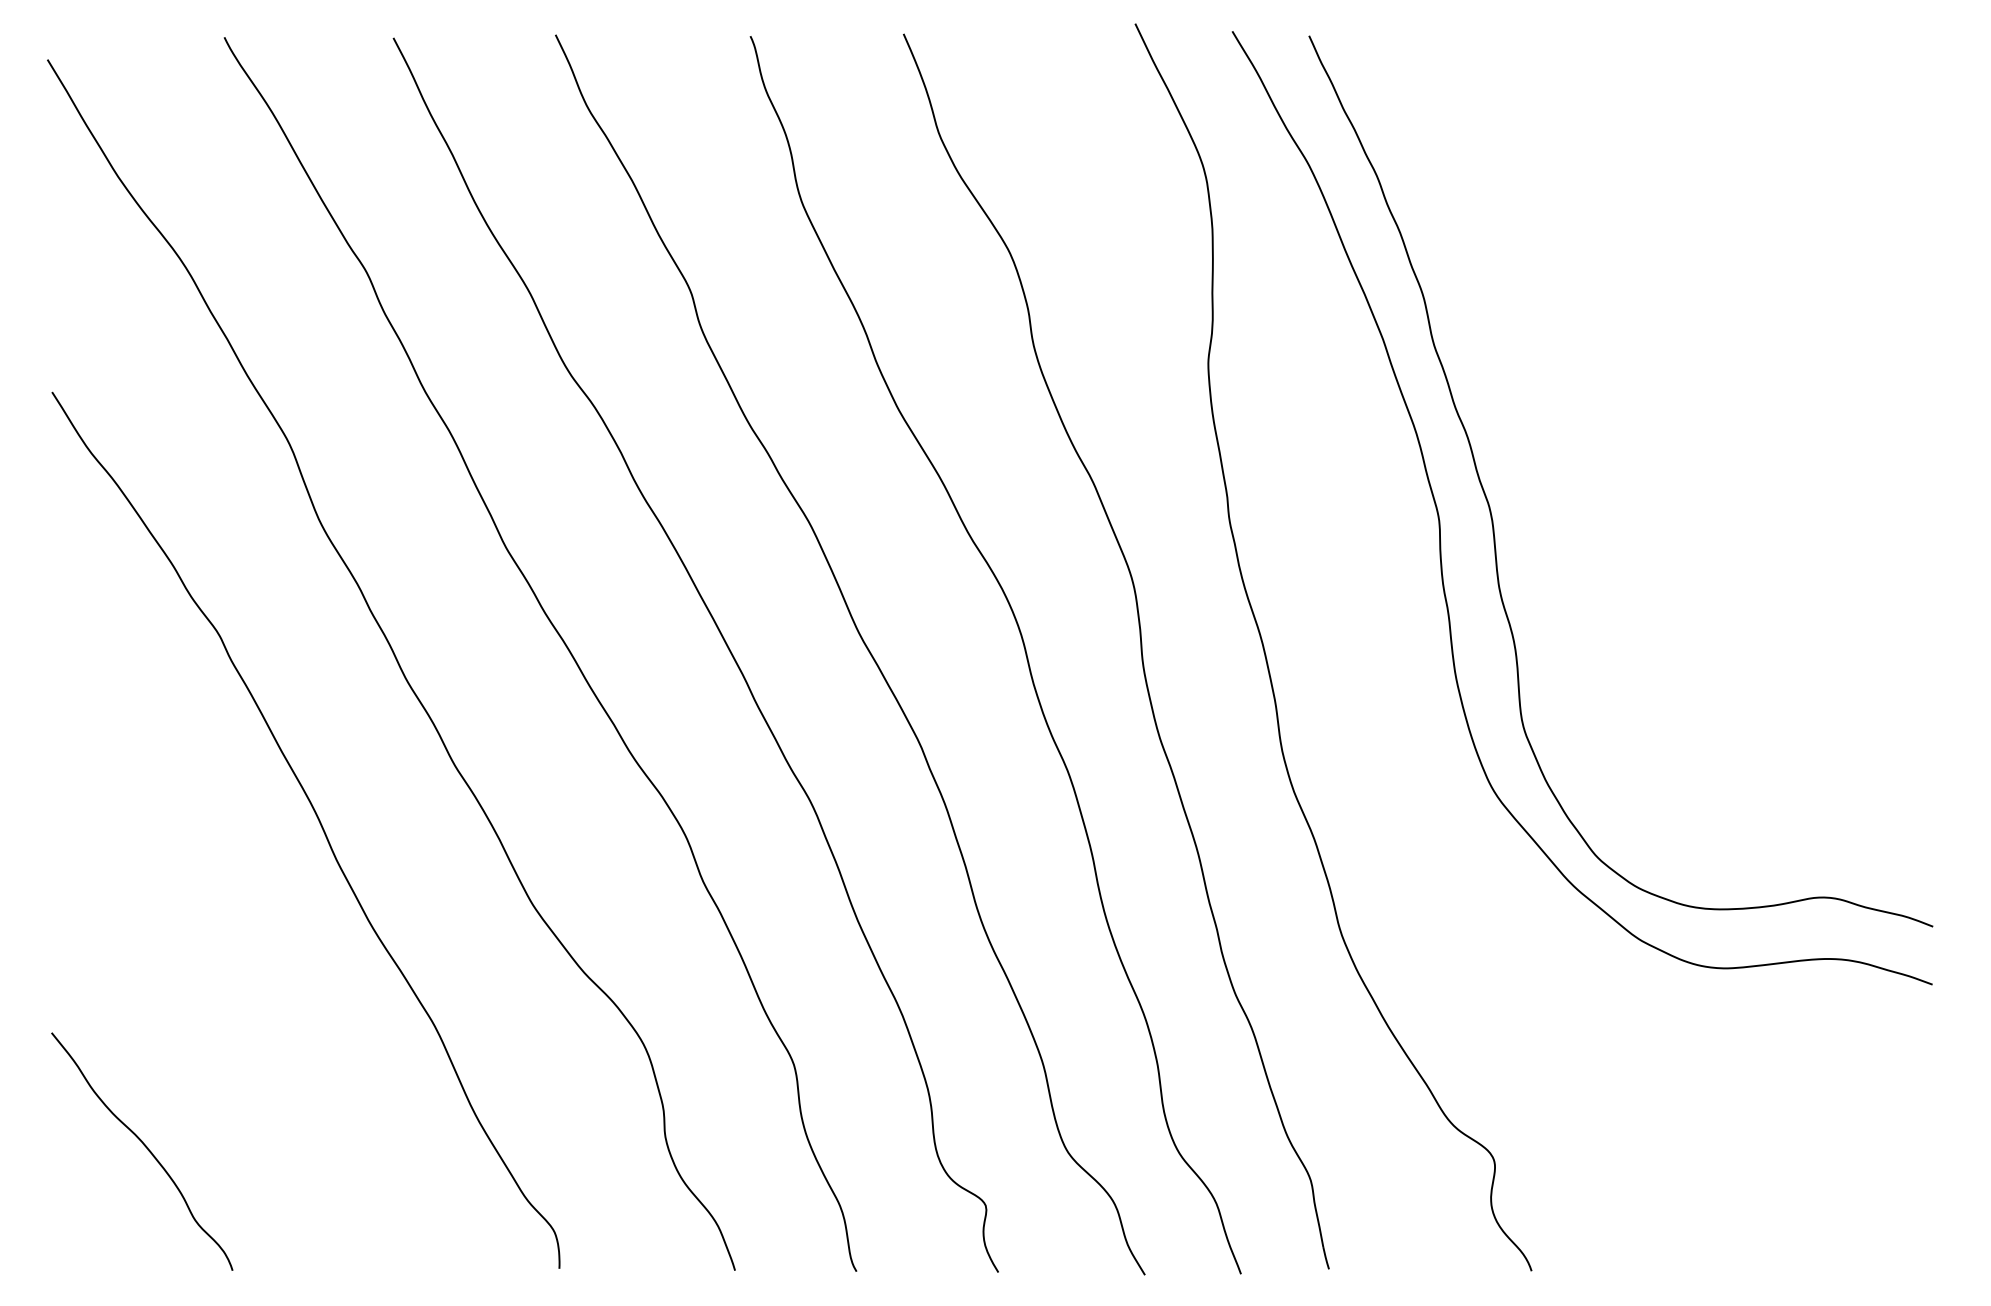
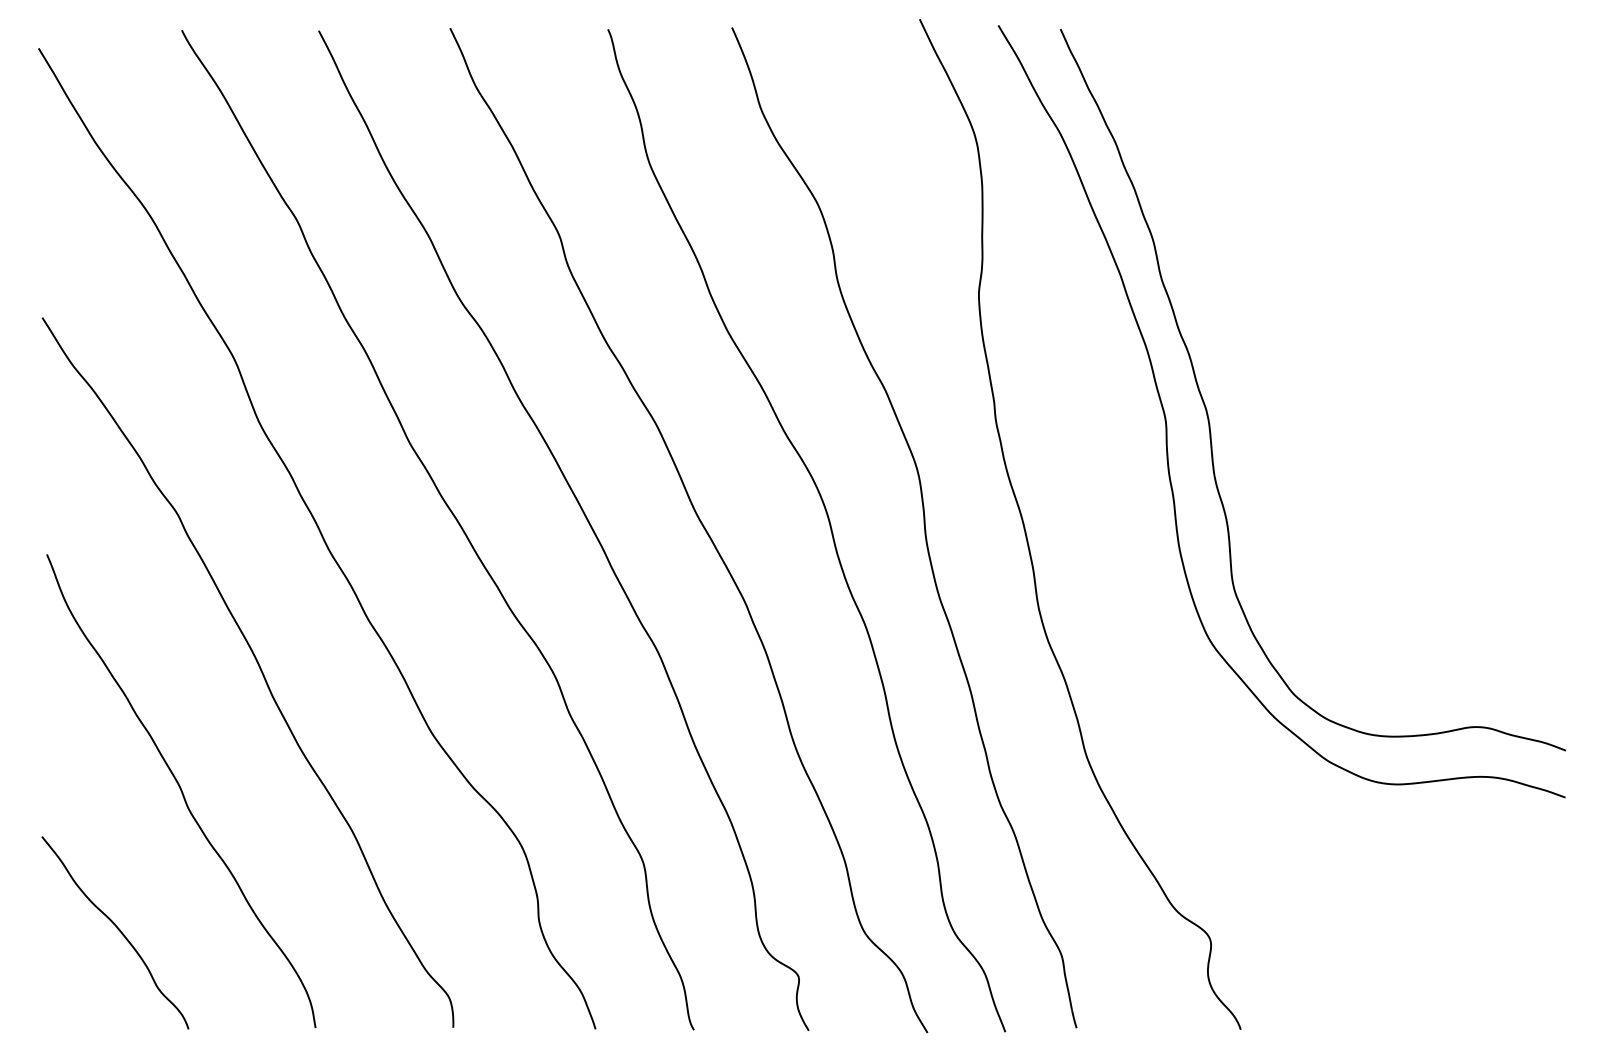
curve: (223, 976) -> (181, 791), added

